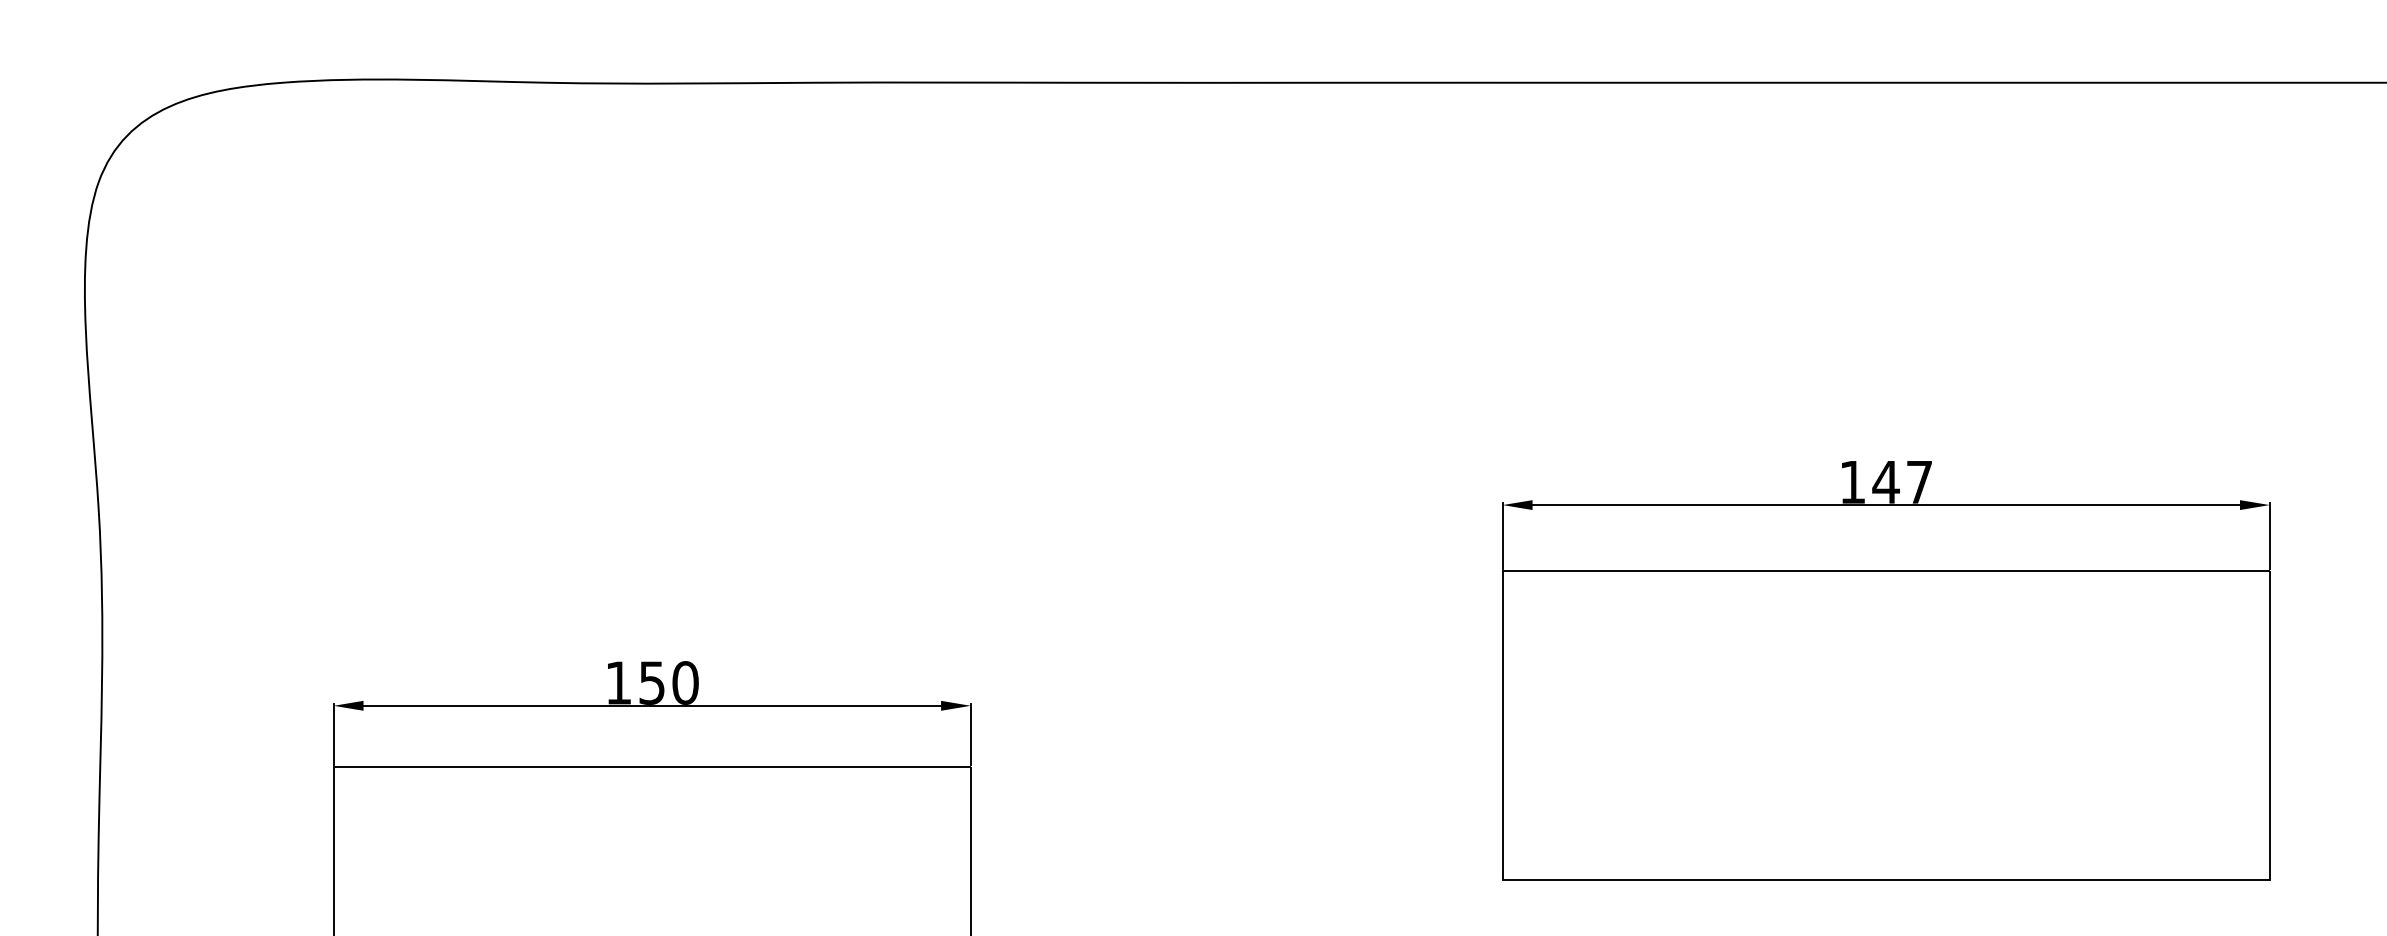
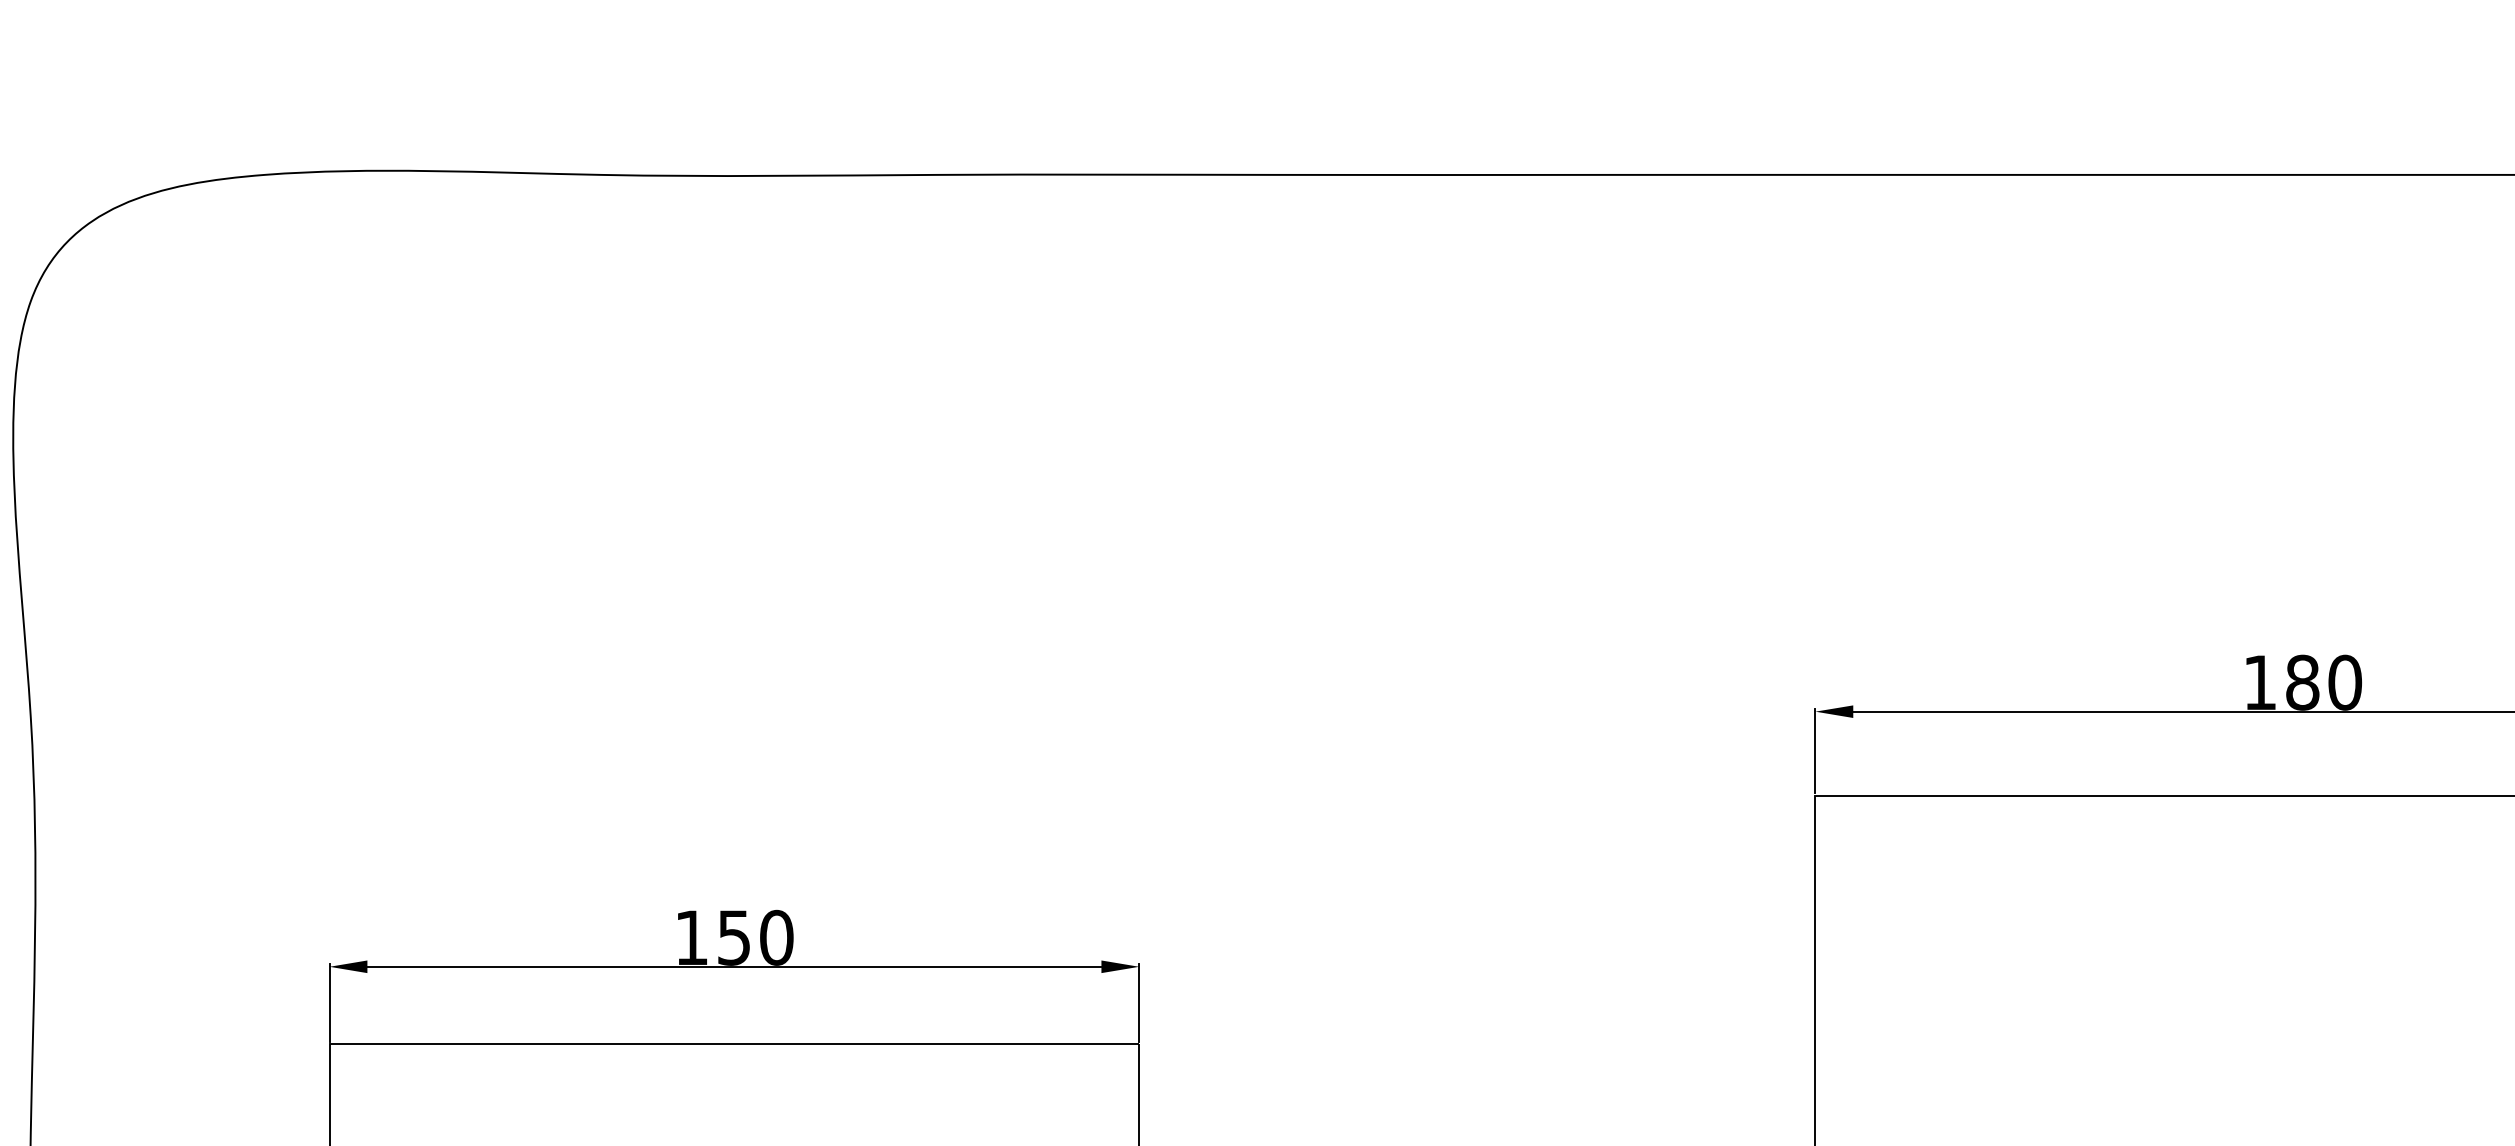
text: (1902, 481) -> (2323, 681), 147 -> 180

